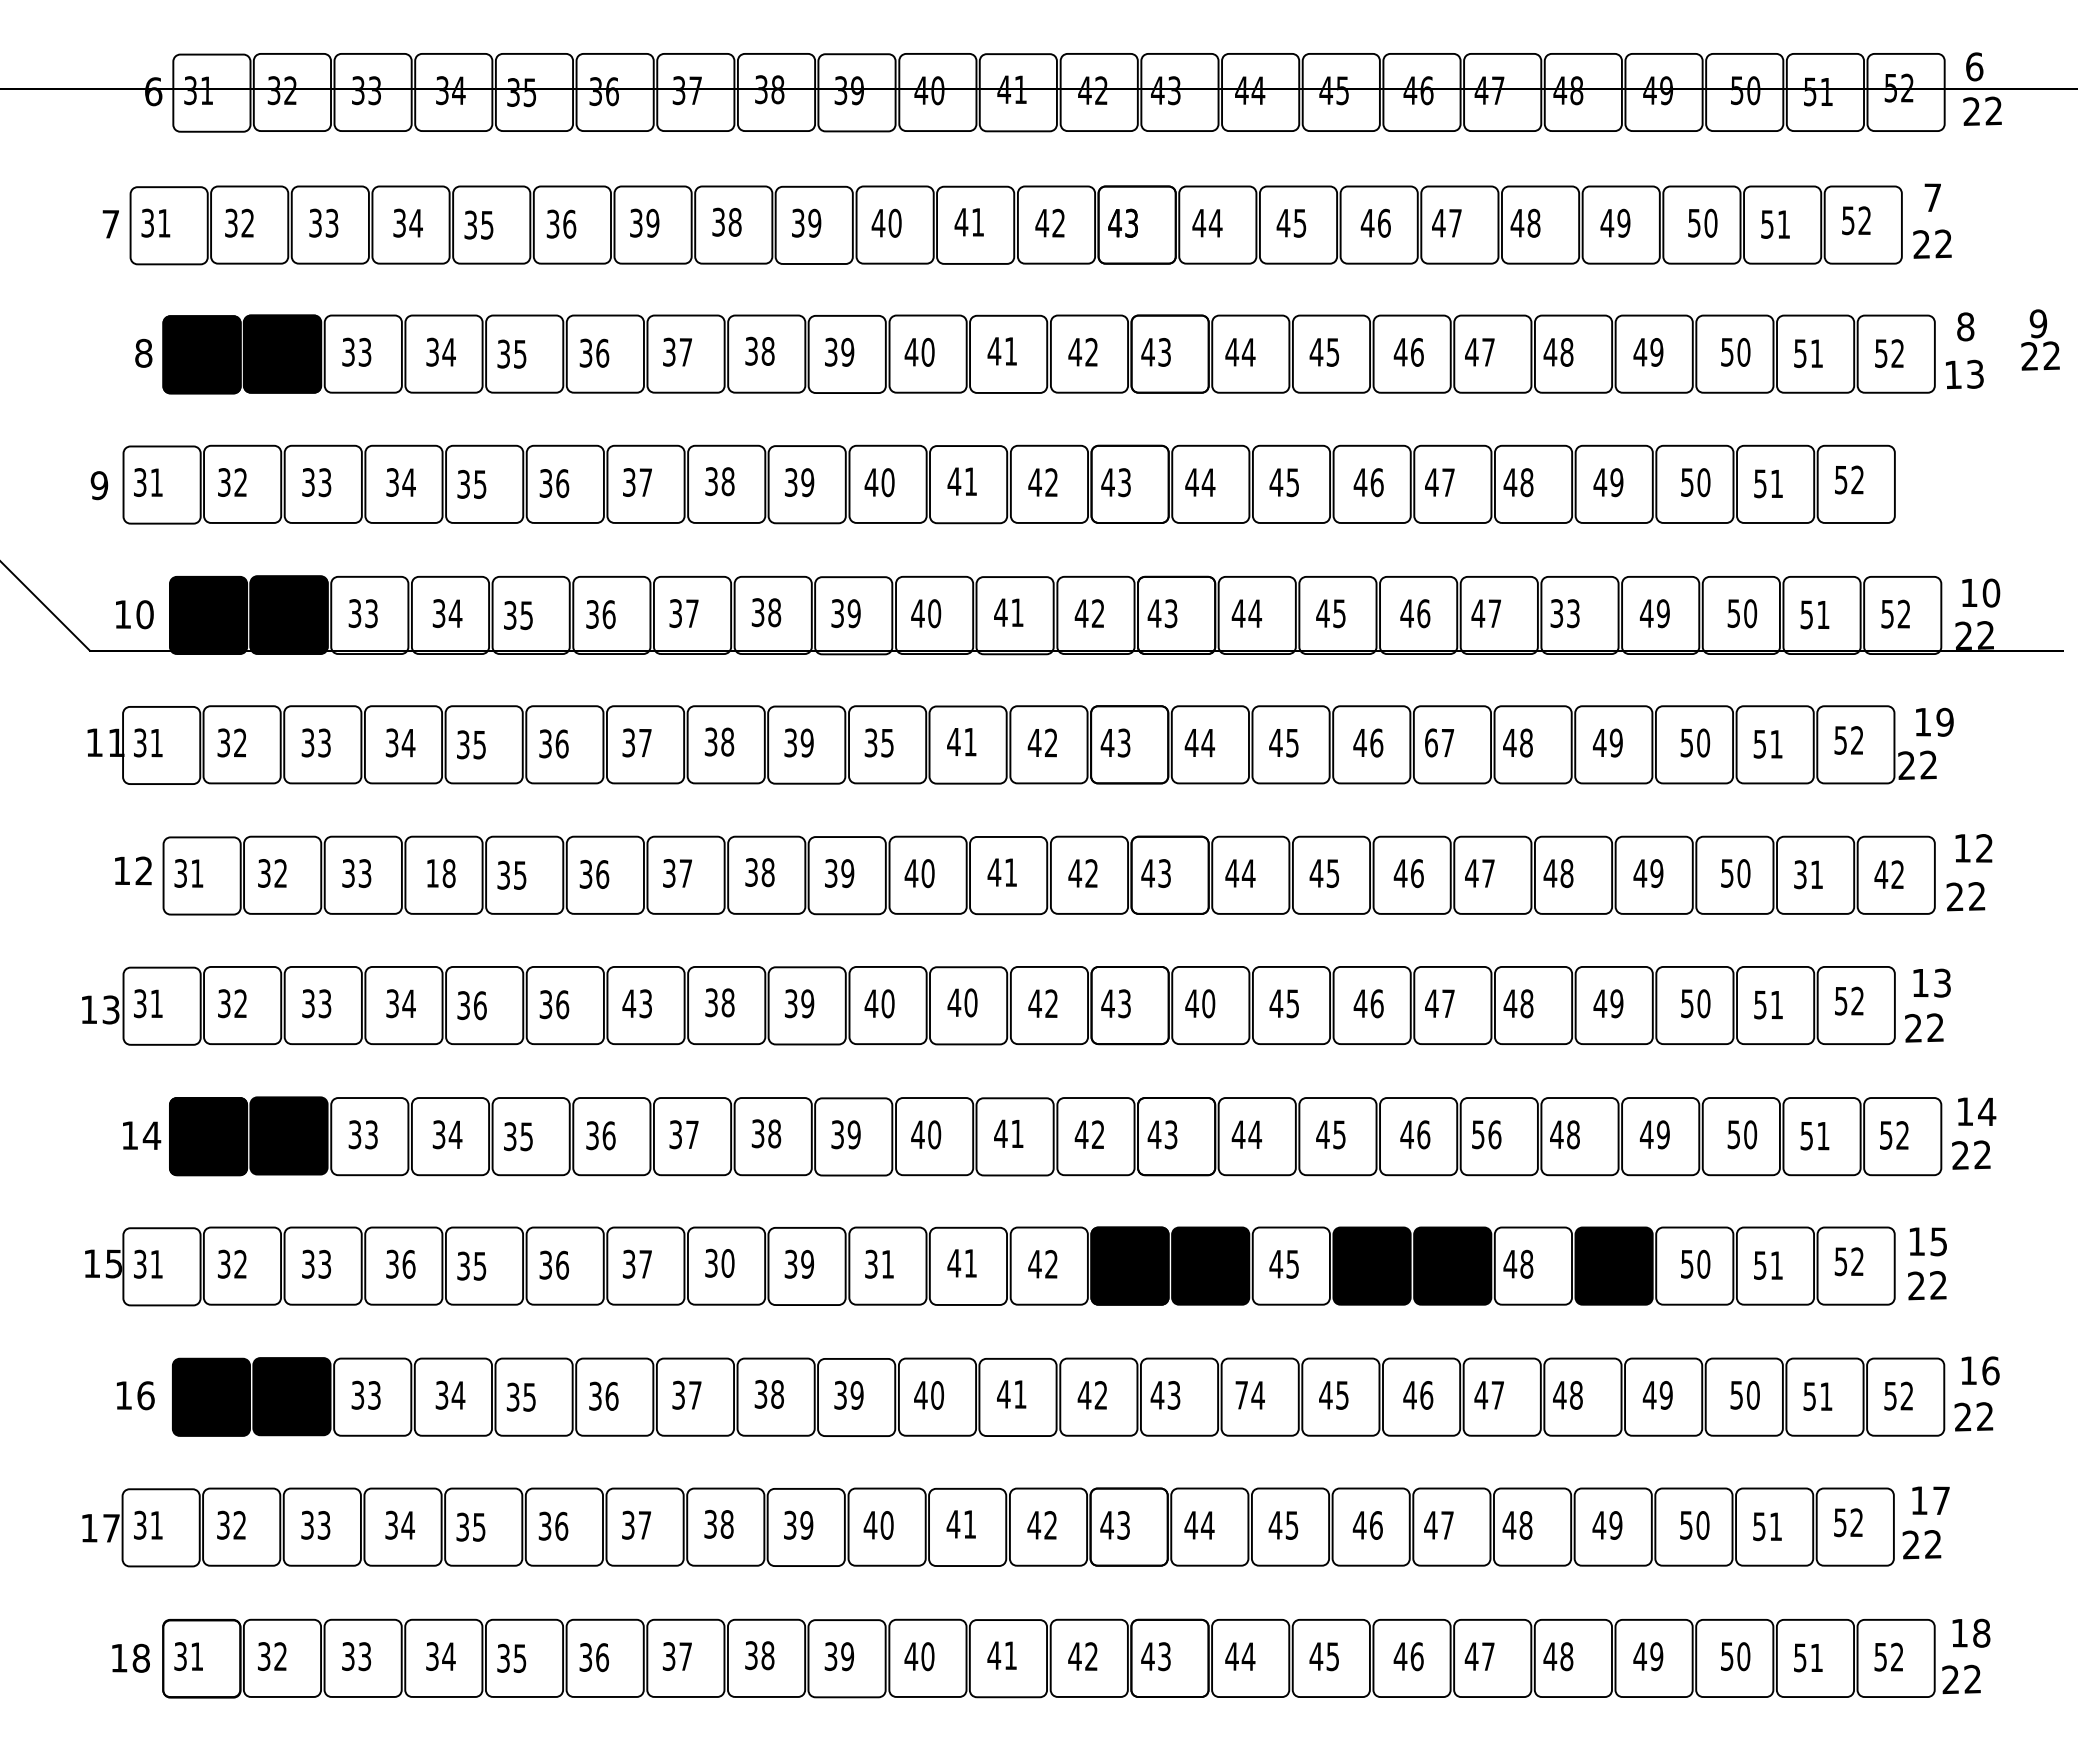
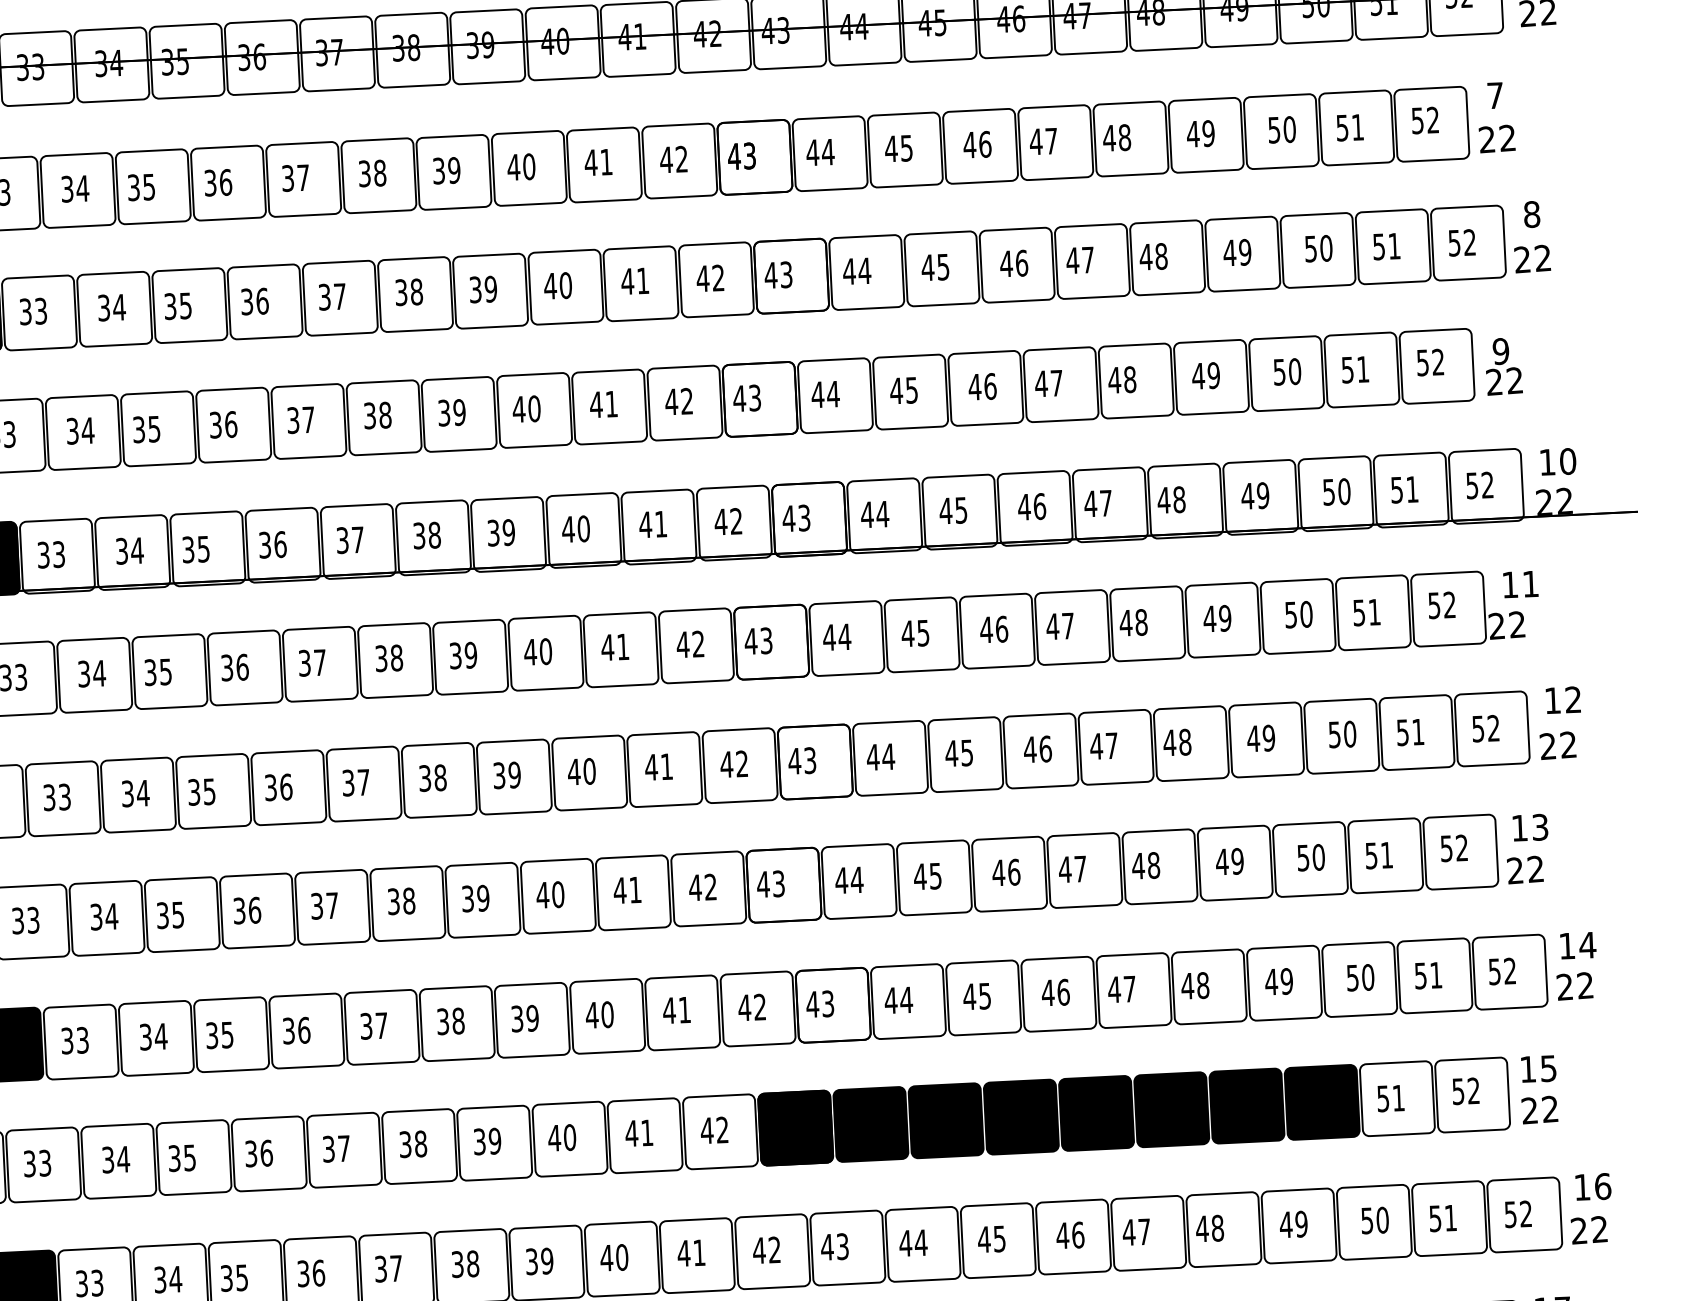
text: (652, 222) -> (303, 177), 39 -> 37
text: (2040, 339) -> (1503, 365), moved
text: (1963, 374) -> (1532, 259), 13 -> 22
text: (1564, 613) -> (1171, 499), 33 -> 48
text: (1944, 721) -> (1530, 583), 19 -> 11
text: (879, 742) -> (538, 651), 35 -> 40
text: (1431, 742) -> (1052, 626), 67 -> 47
text: (440, 873) -> (135, 793), 18 -> 34
text: (1800, 874) -> (1402, 732), 31 -> 51
text: (1881, 874) -> (1478, 728), 42 -> 52
text: (970, 1002) -> (635, 889), 40 -> 41
text: (636, 1003) -> (323, 905), 43 -> 37
text: (1208, 1003) -> (856, 879), 40 -> 44
text: (480, 1005) -> (178, 914), 36 -> 35
text: (1486, 1134) -> (1122, 989), 56 -> 47
text: (408, 1263) -> (123, 1158), 36 -> 34
text: (727, 1263) -> (420, 1144), 30 -> 38
text: (879, 1263) -> (562, 1137), 31 -> 40
fill: (1290, 1265) -> (945, 1120), added
fill: (1533, 1265) -> (1171, 1109), added
fill: (1694, 1265) -> (1321, 1101), added
text: (1241, 1395) -> (905, 1243), 74 -> 44

